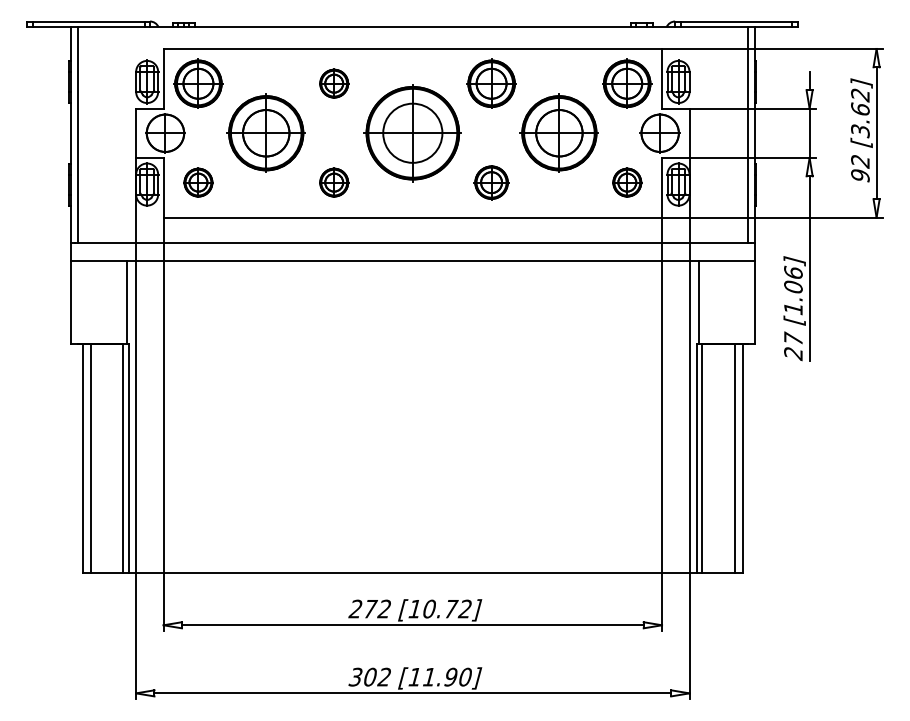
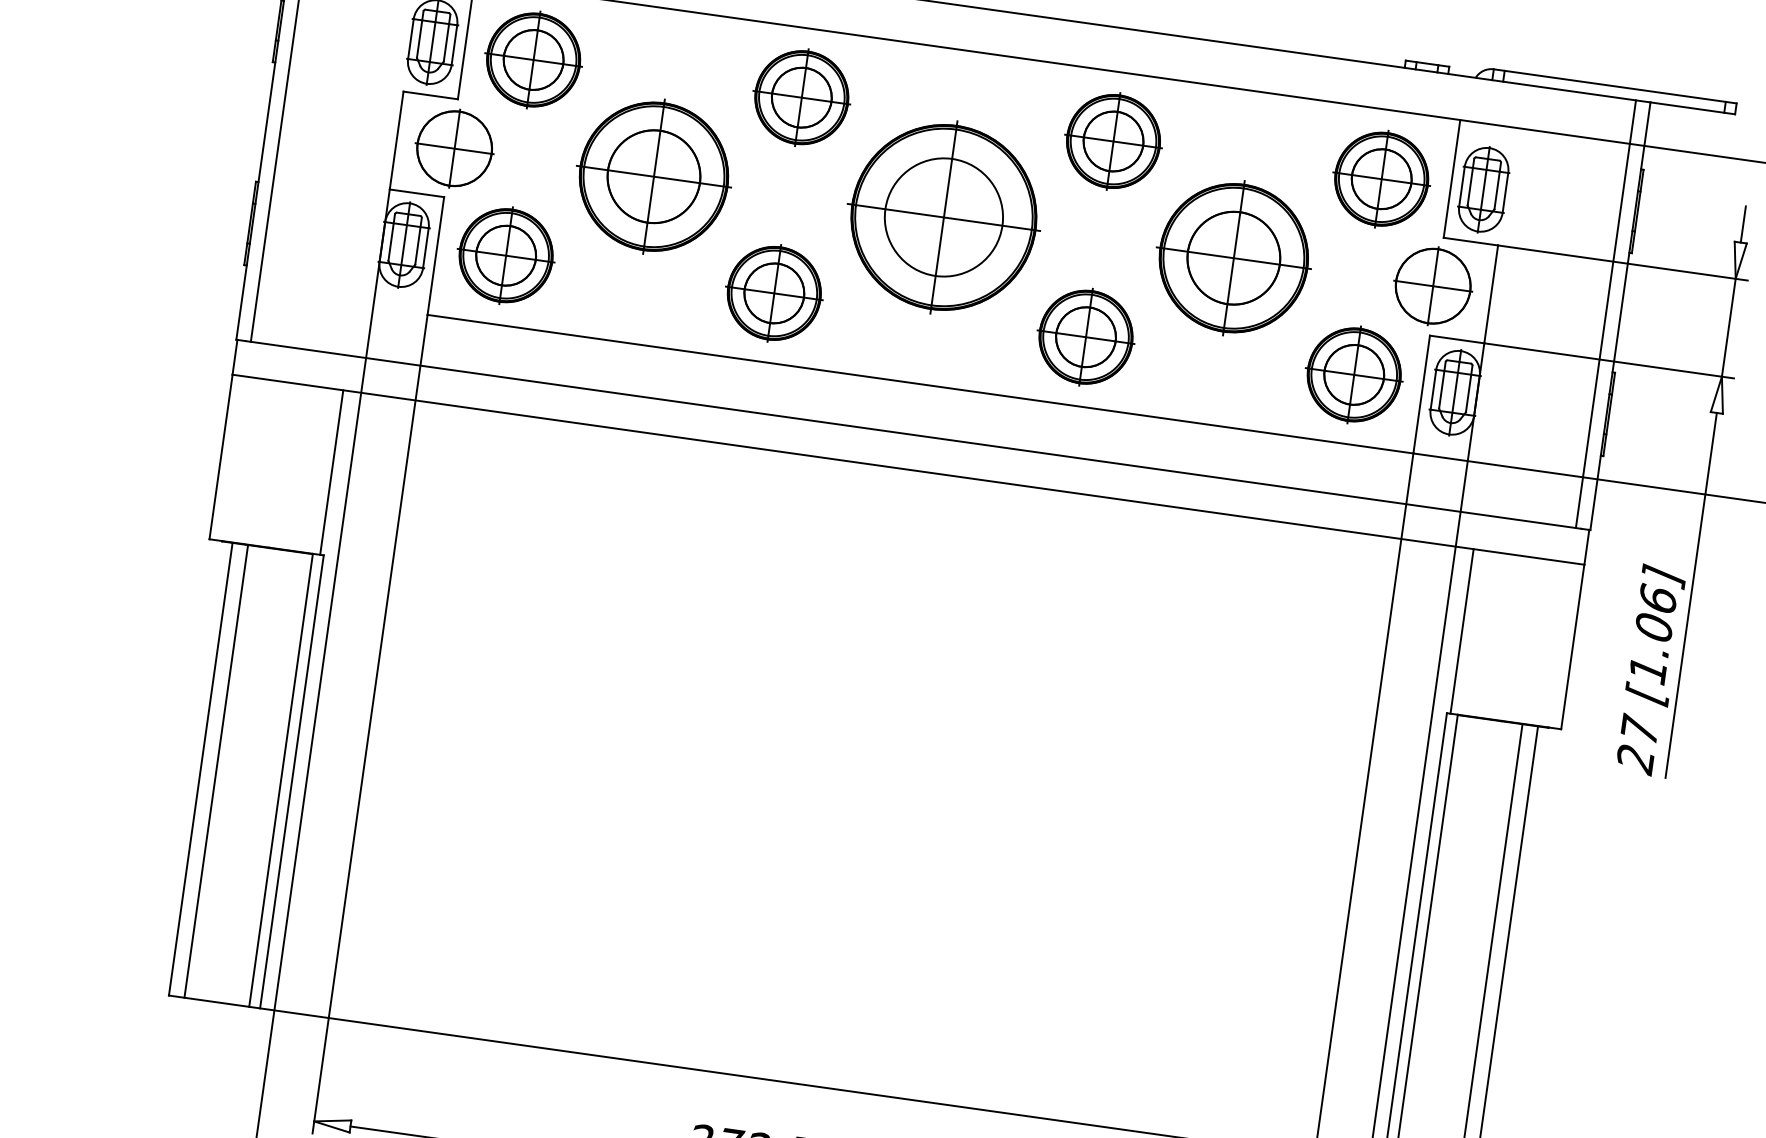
part: (334, 83) -> (802, 97), size x1.67
part: (198, 182) -> (506, 255), size x1.67
part: (334, 182) -> (775, 293), size x1.67
part: (491, 182) -> (1085, 336), size x1.43
part: (627, 182) -> (1354, 374), size x1.67

